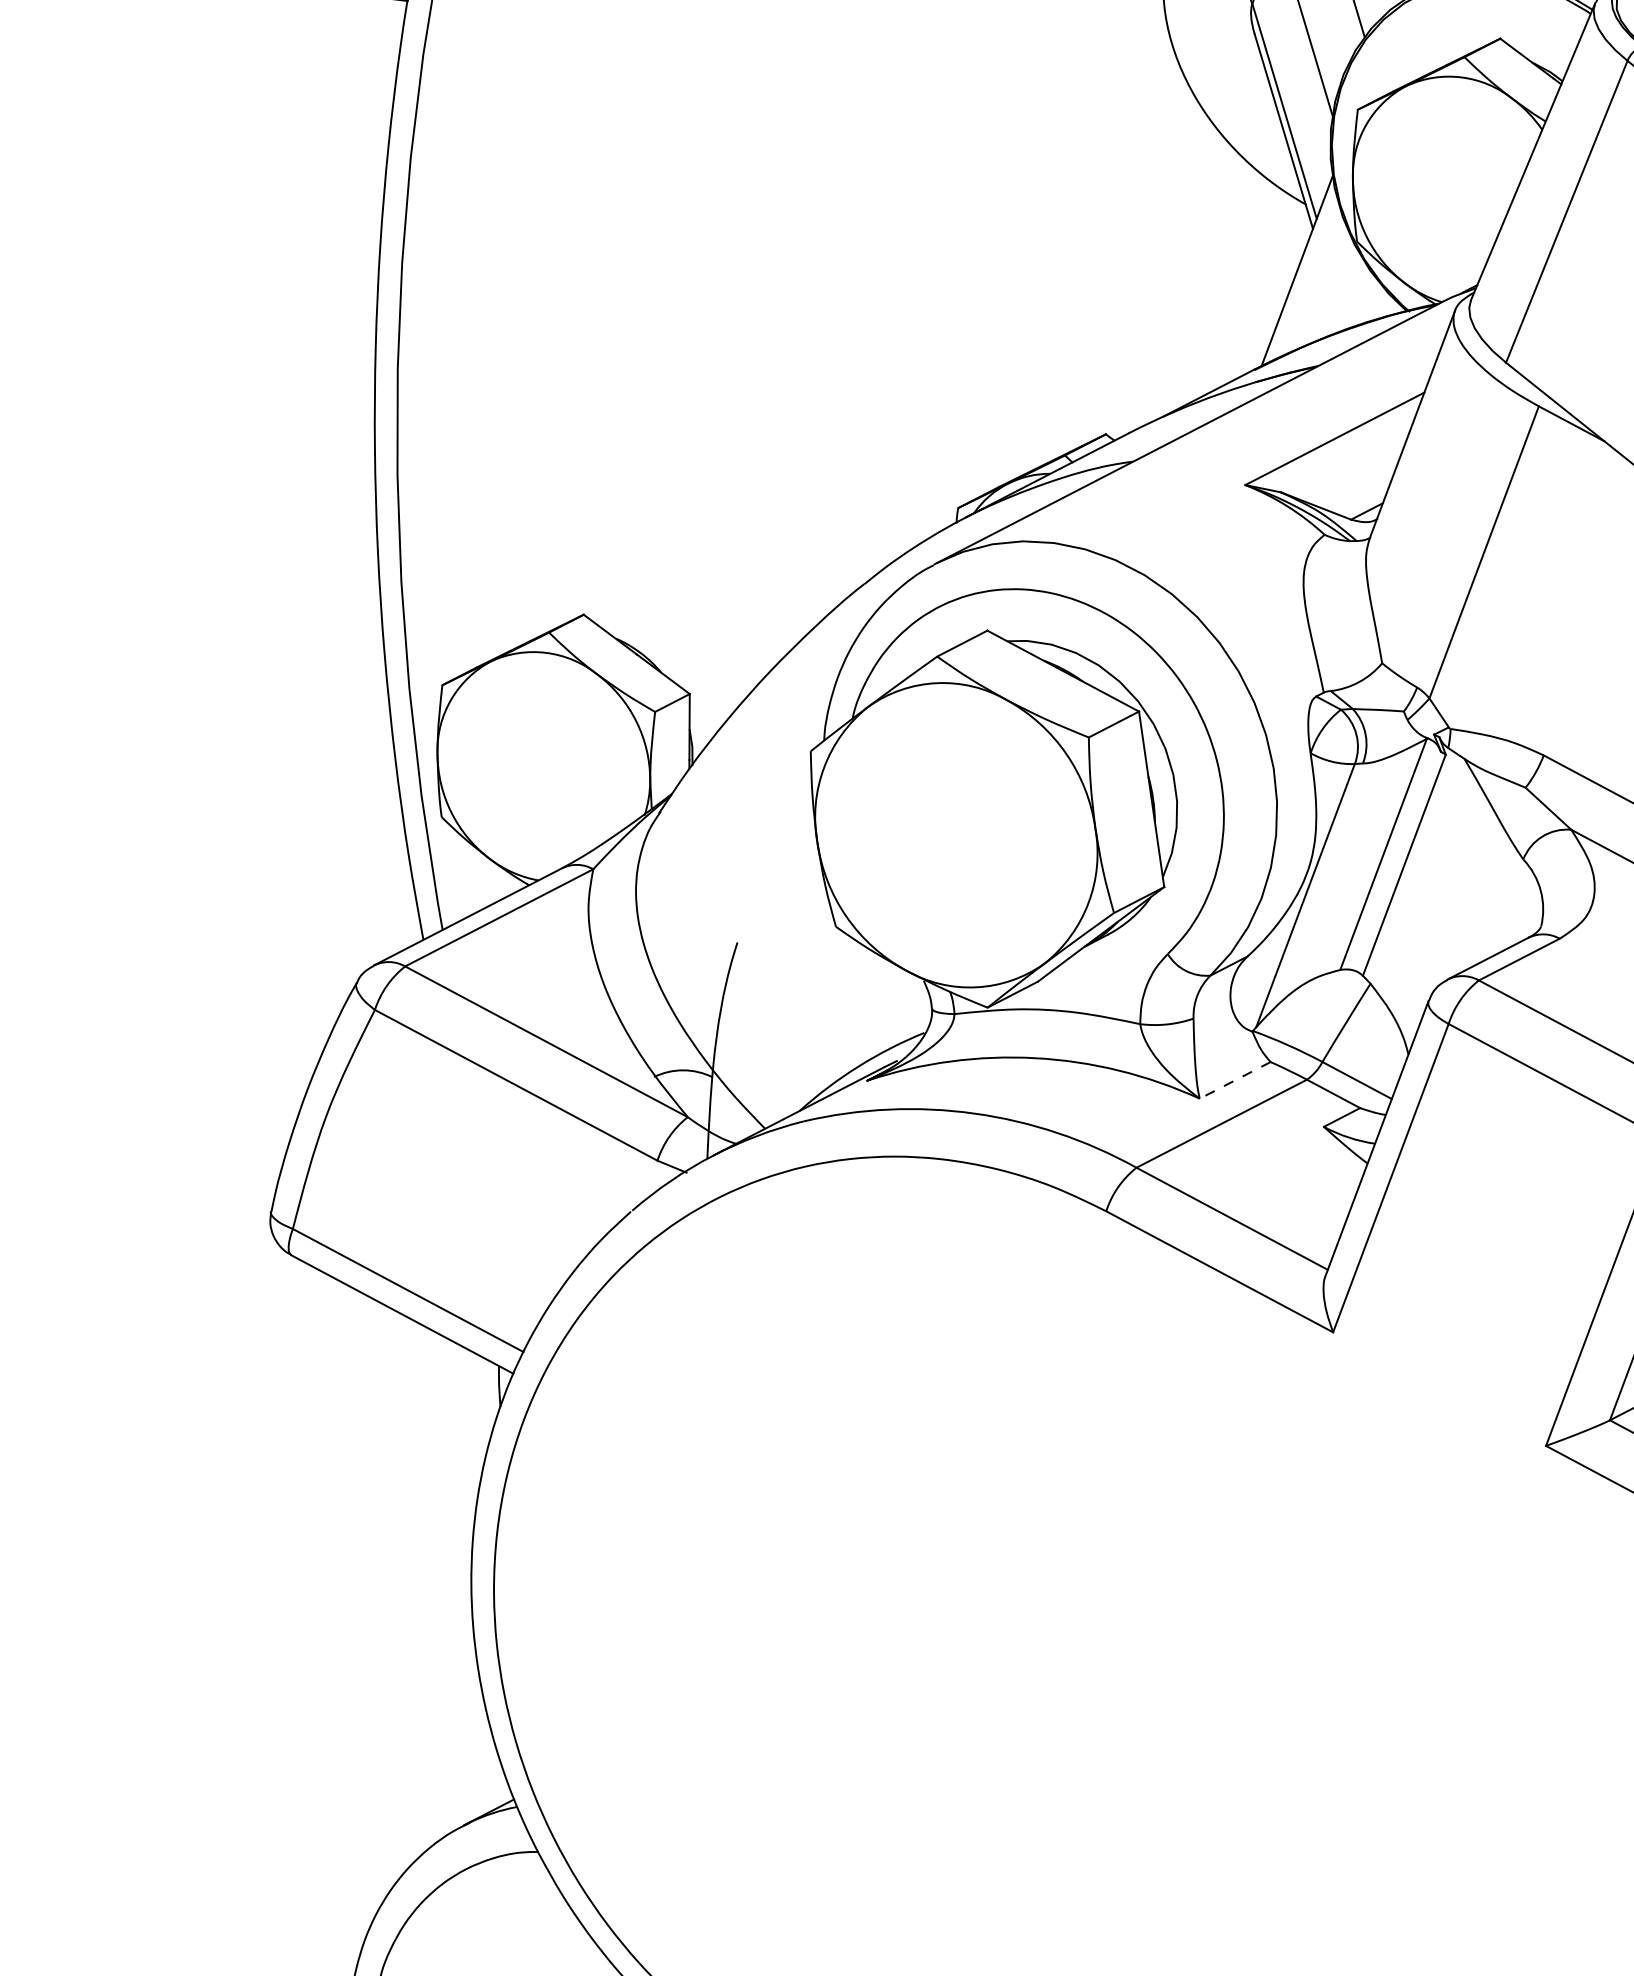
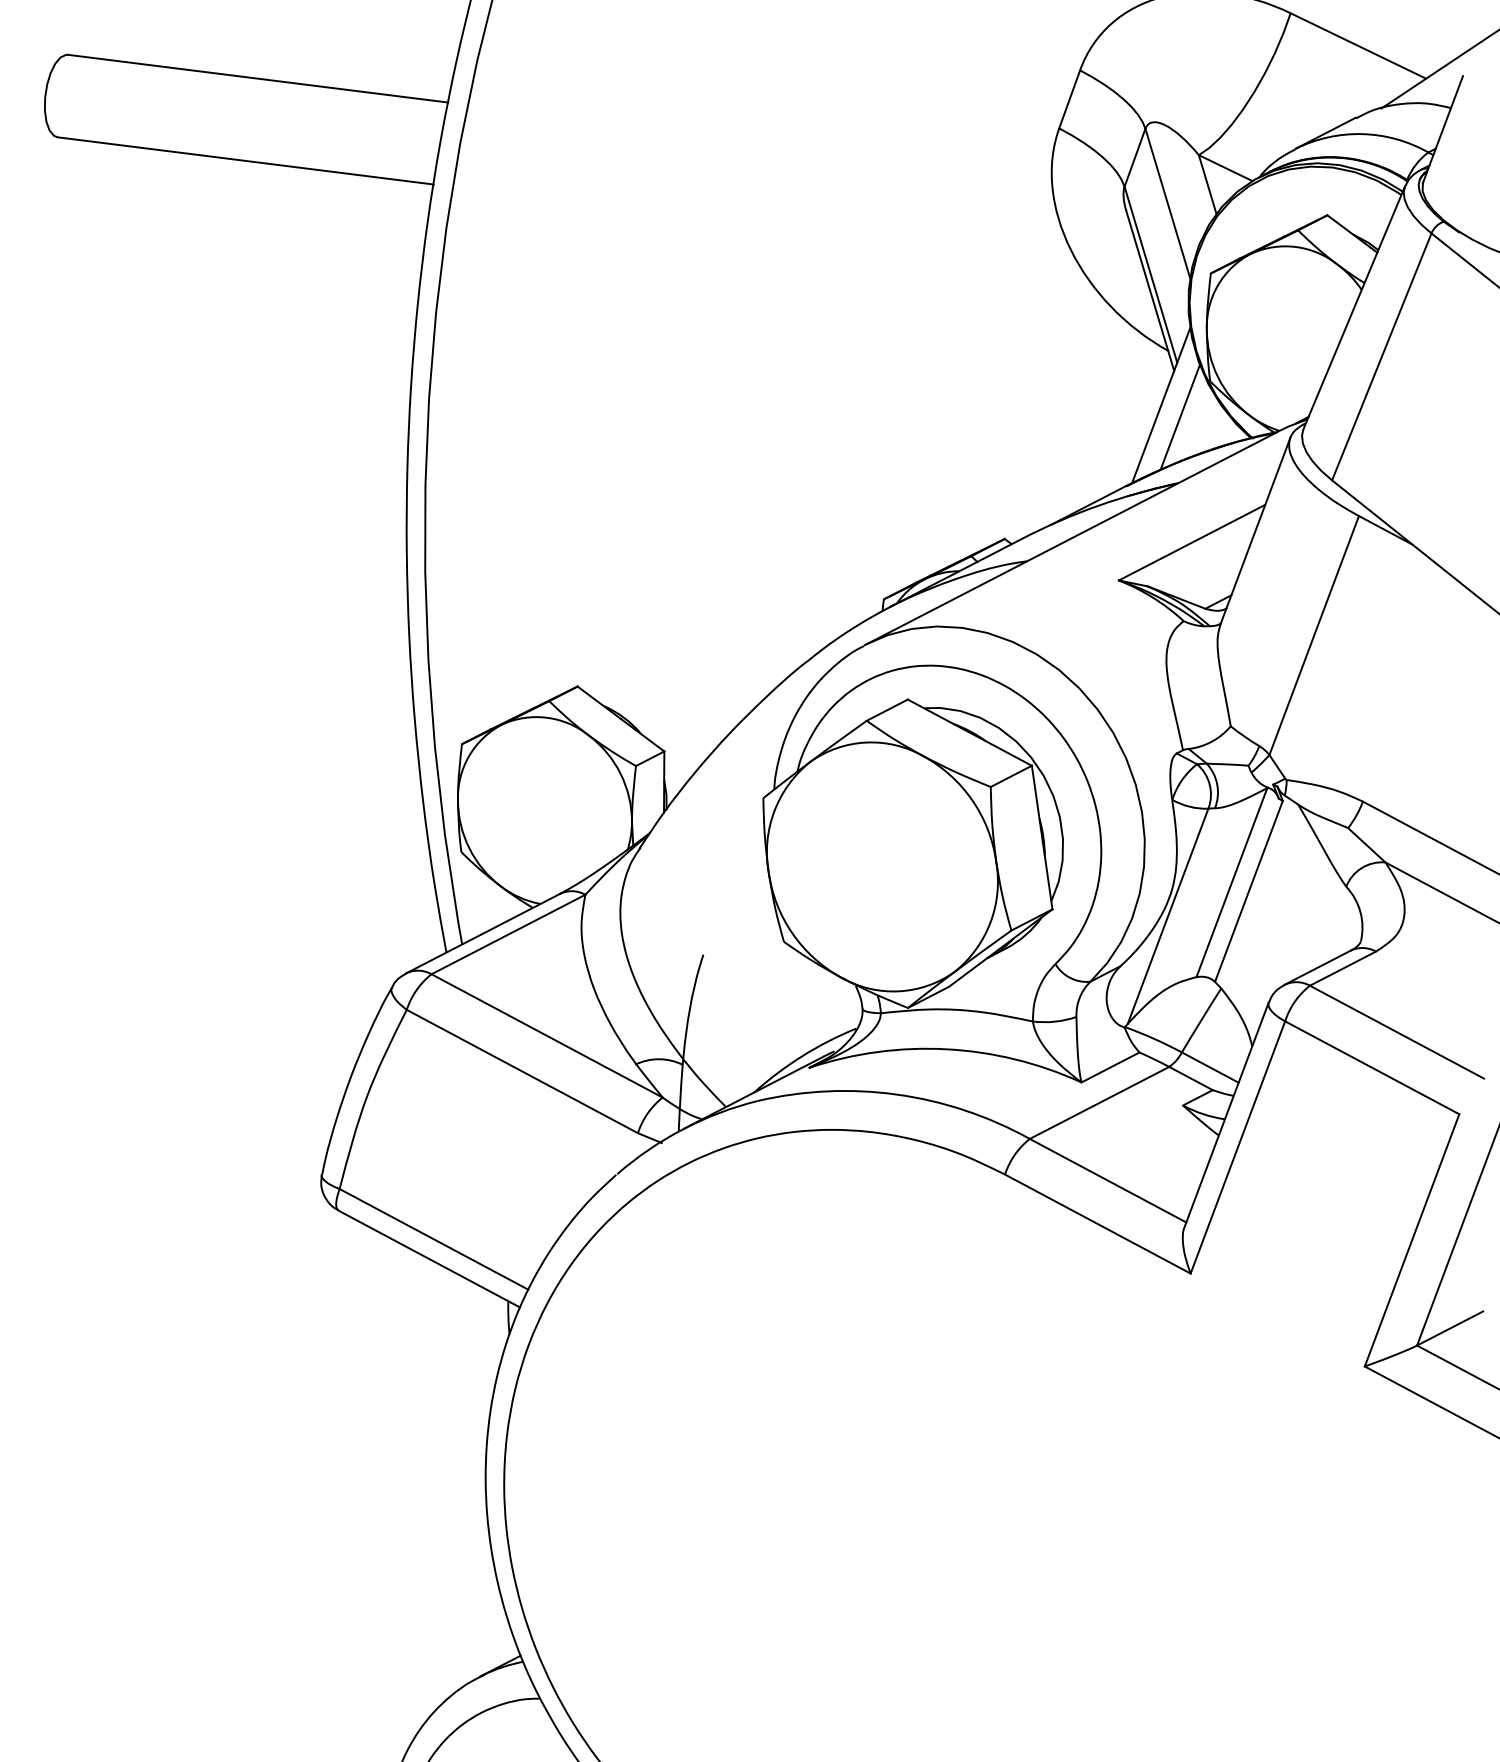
line: (1319, 284) -> (1179, 416), added
line: (1235, 1080) -> (1110, 1067), dashed -> solid

